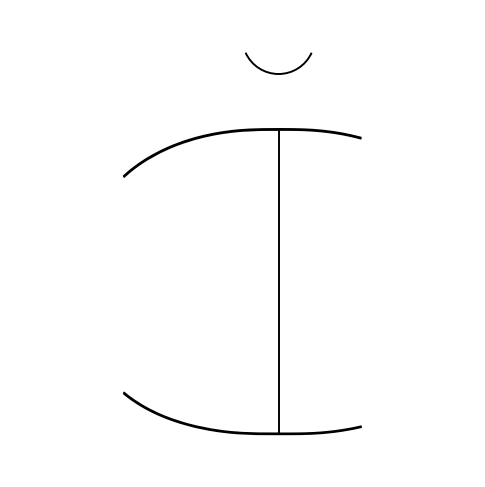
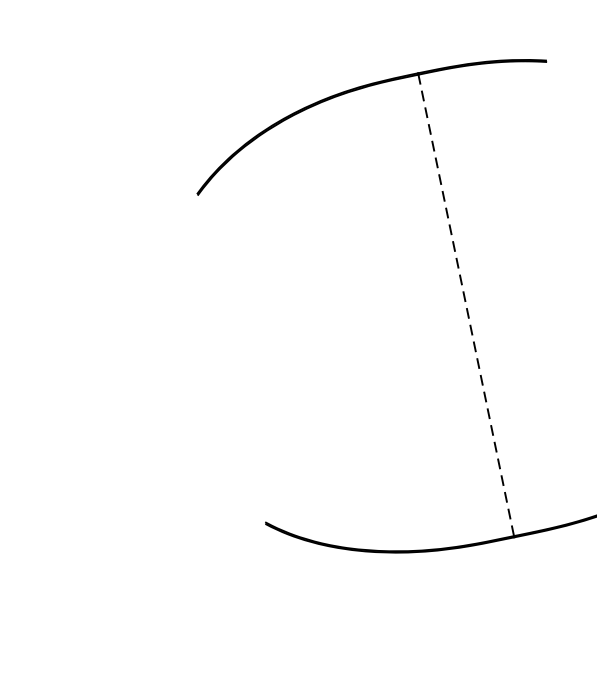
line: (278, 281) -> (466, 305), solid -> dashed

